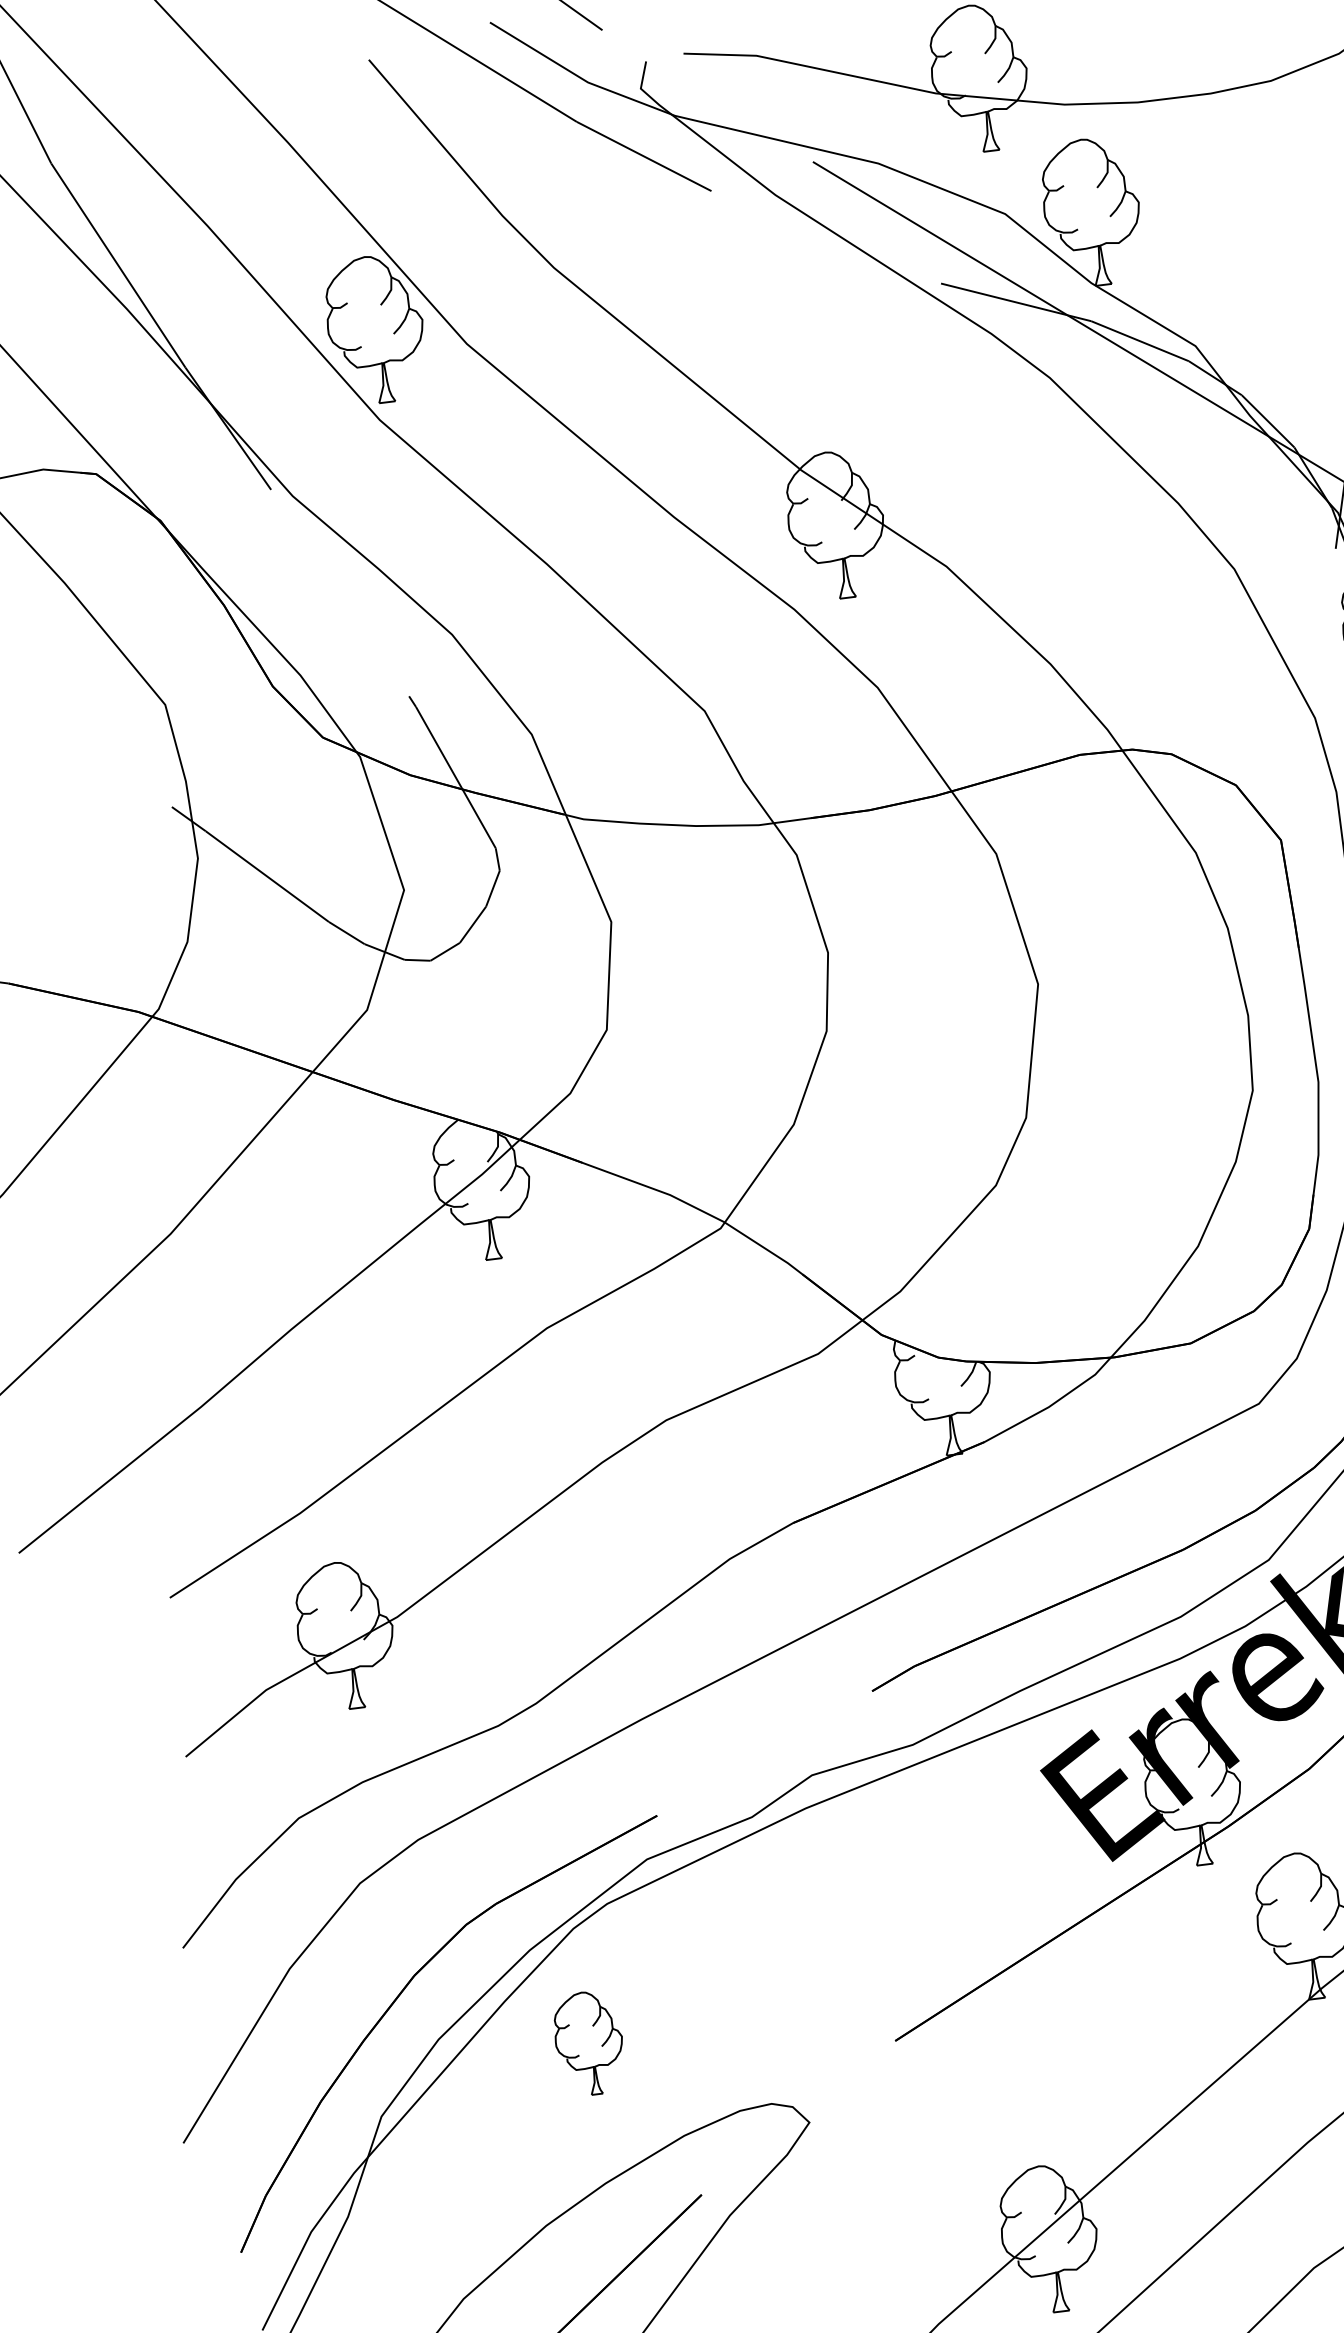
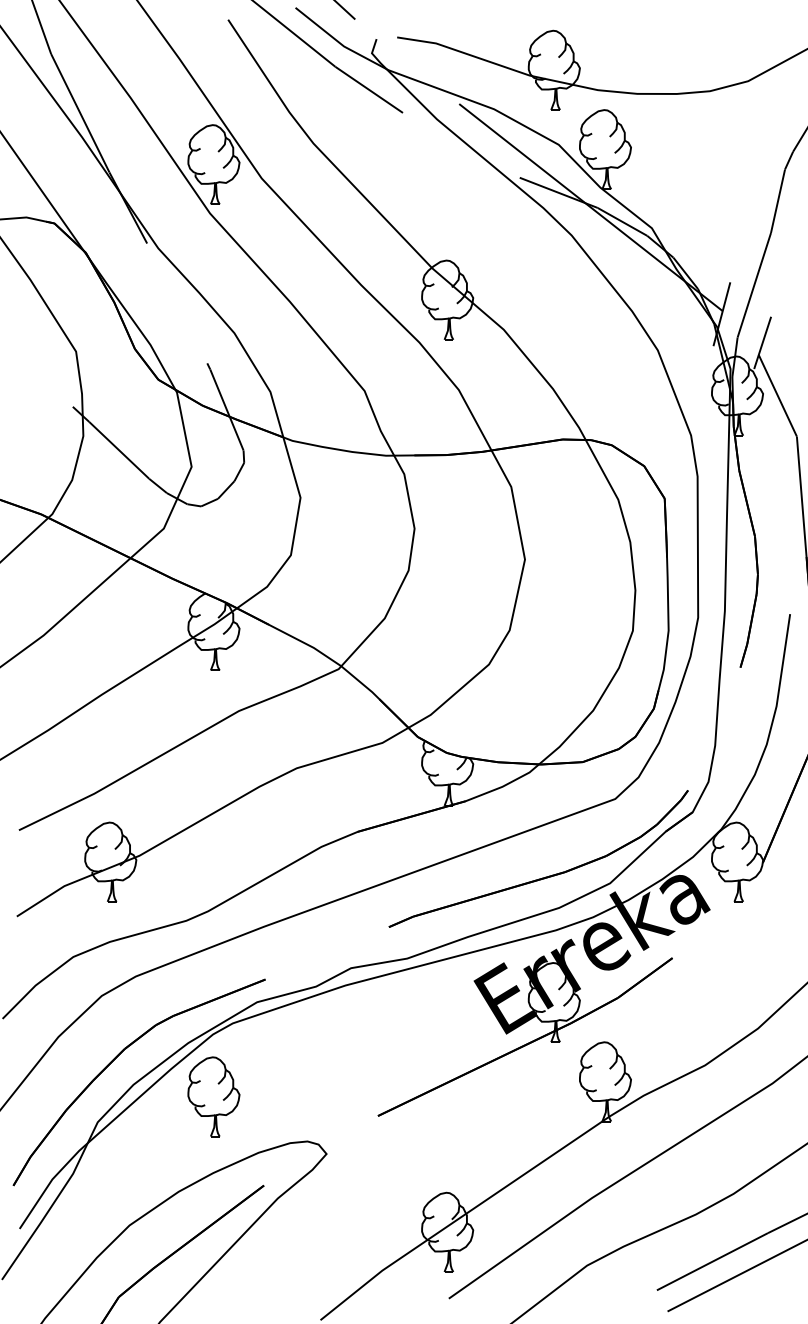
part: (588, 2042) -> (213, 1096), size x1.43

